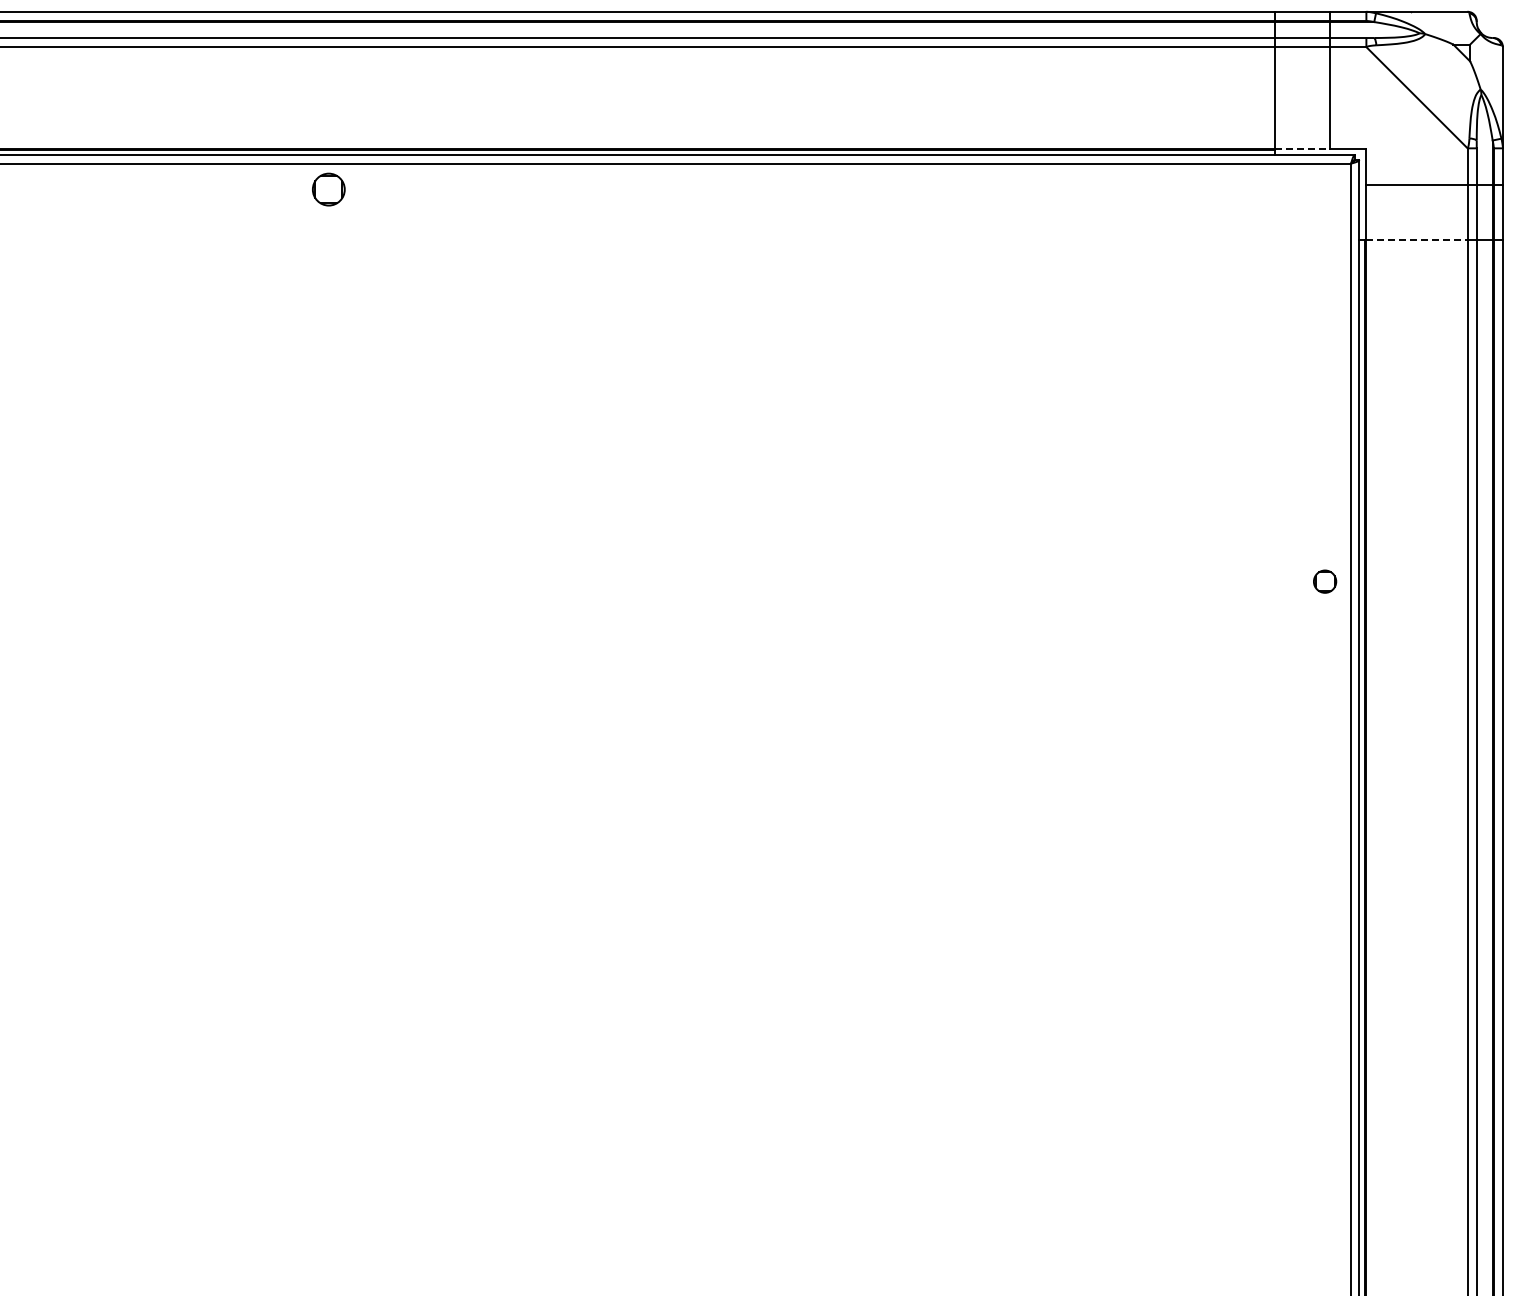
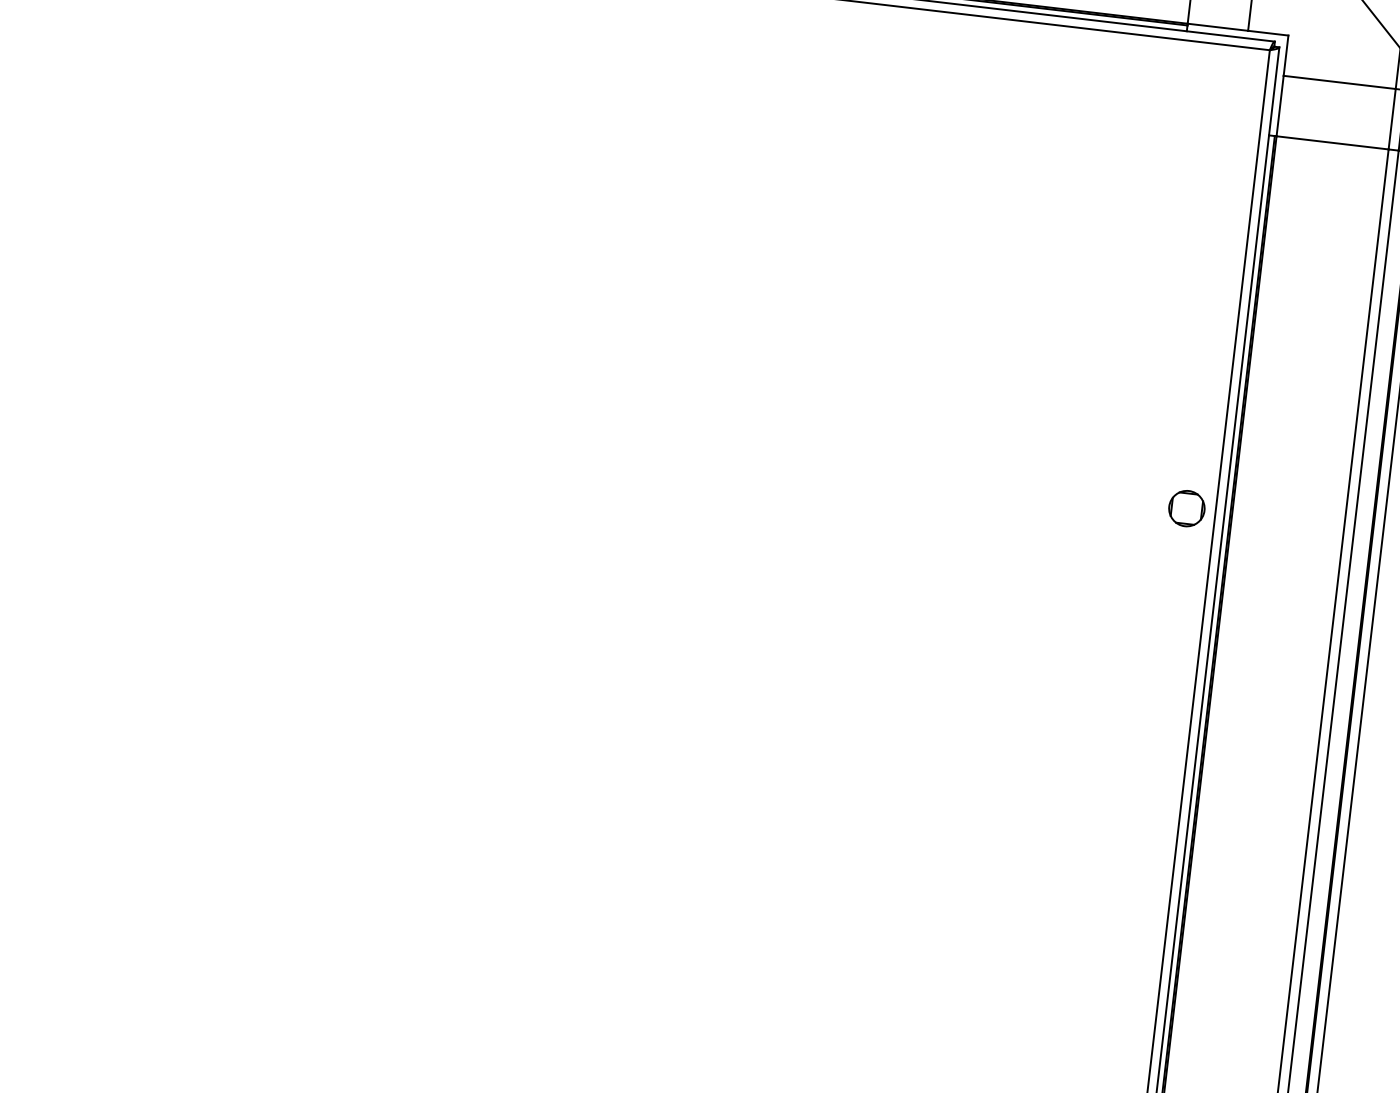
line: (1302, 148) -> (1218, 27), dashed -> solid
line: (1416, 239) -> (1332, 142), dashed -> solid
part: (1324, 581) -> (1186, 508), size x1.43

